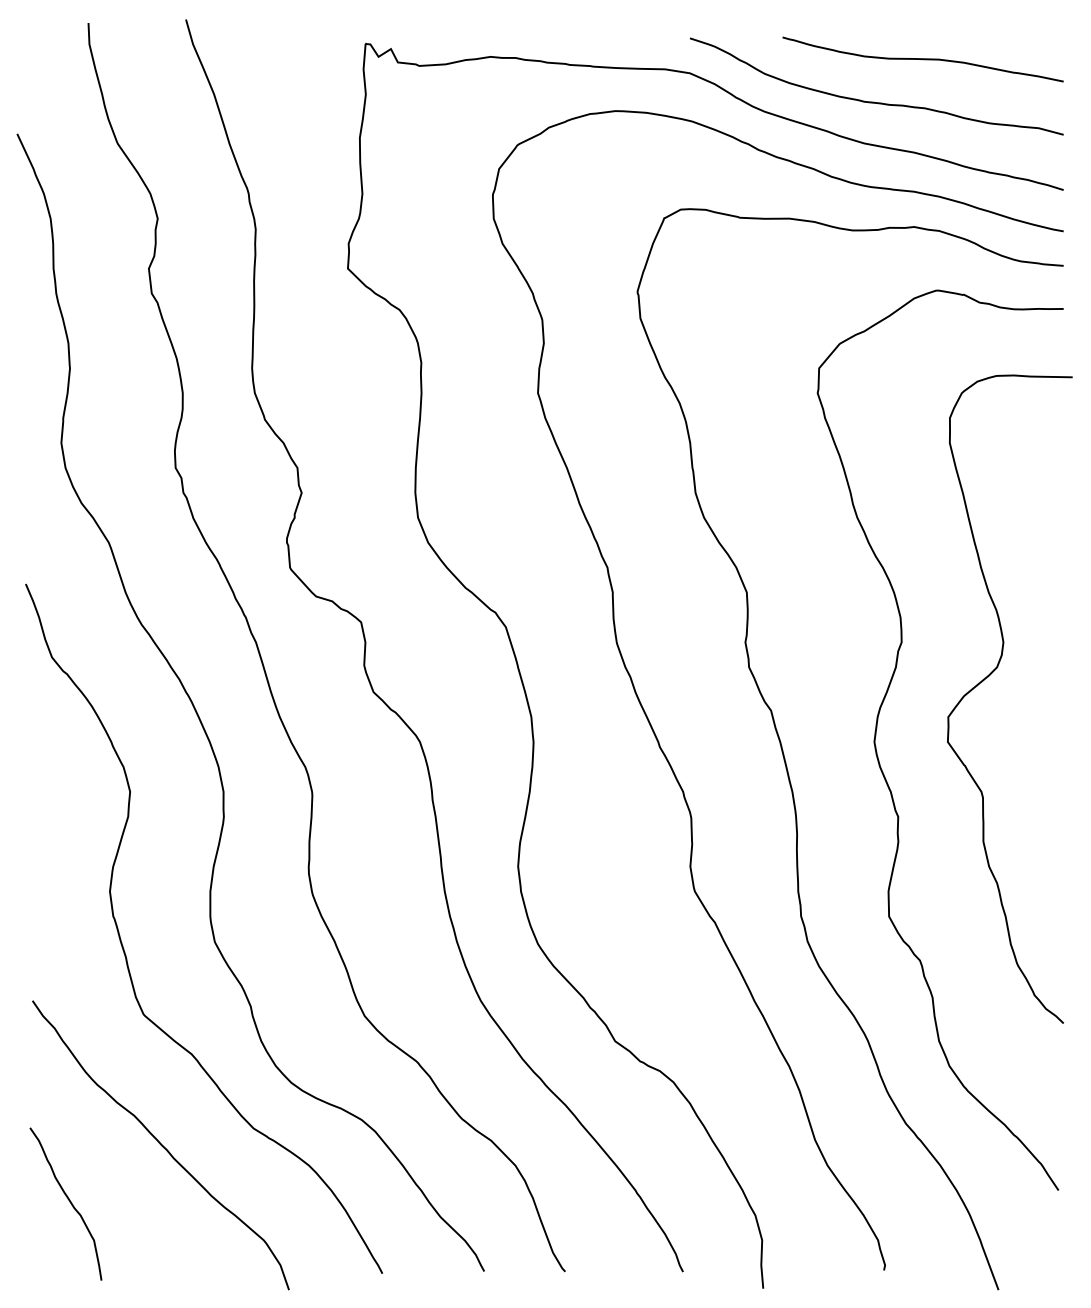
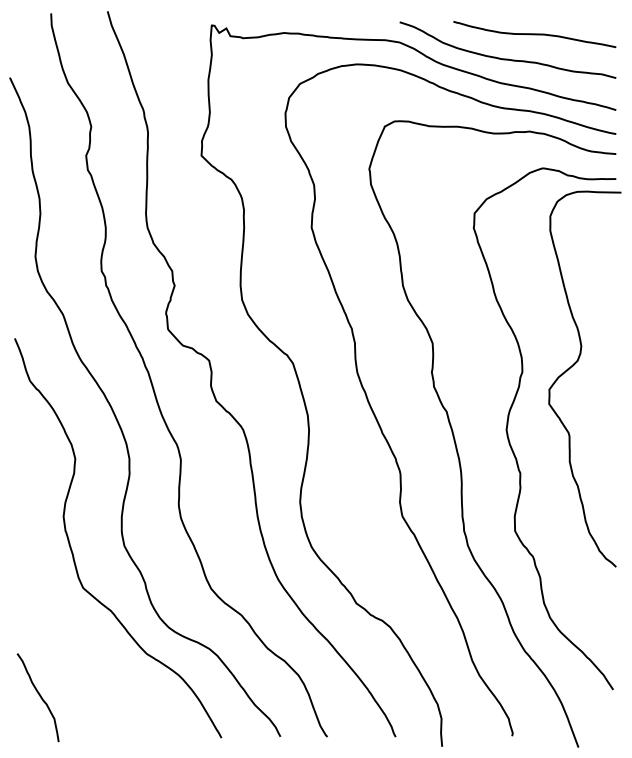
curve: (989, 677) -> (573, 366), moved
curve: (159, 1144) -> (92, 663), removed

